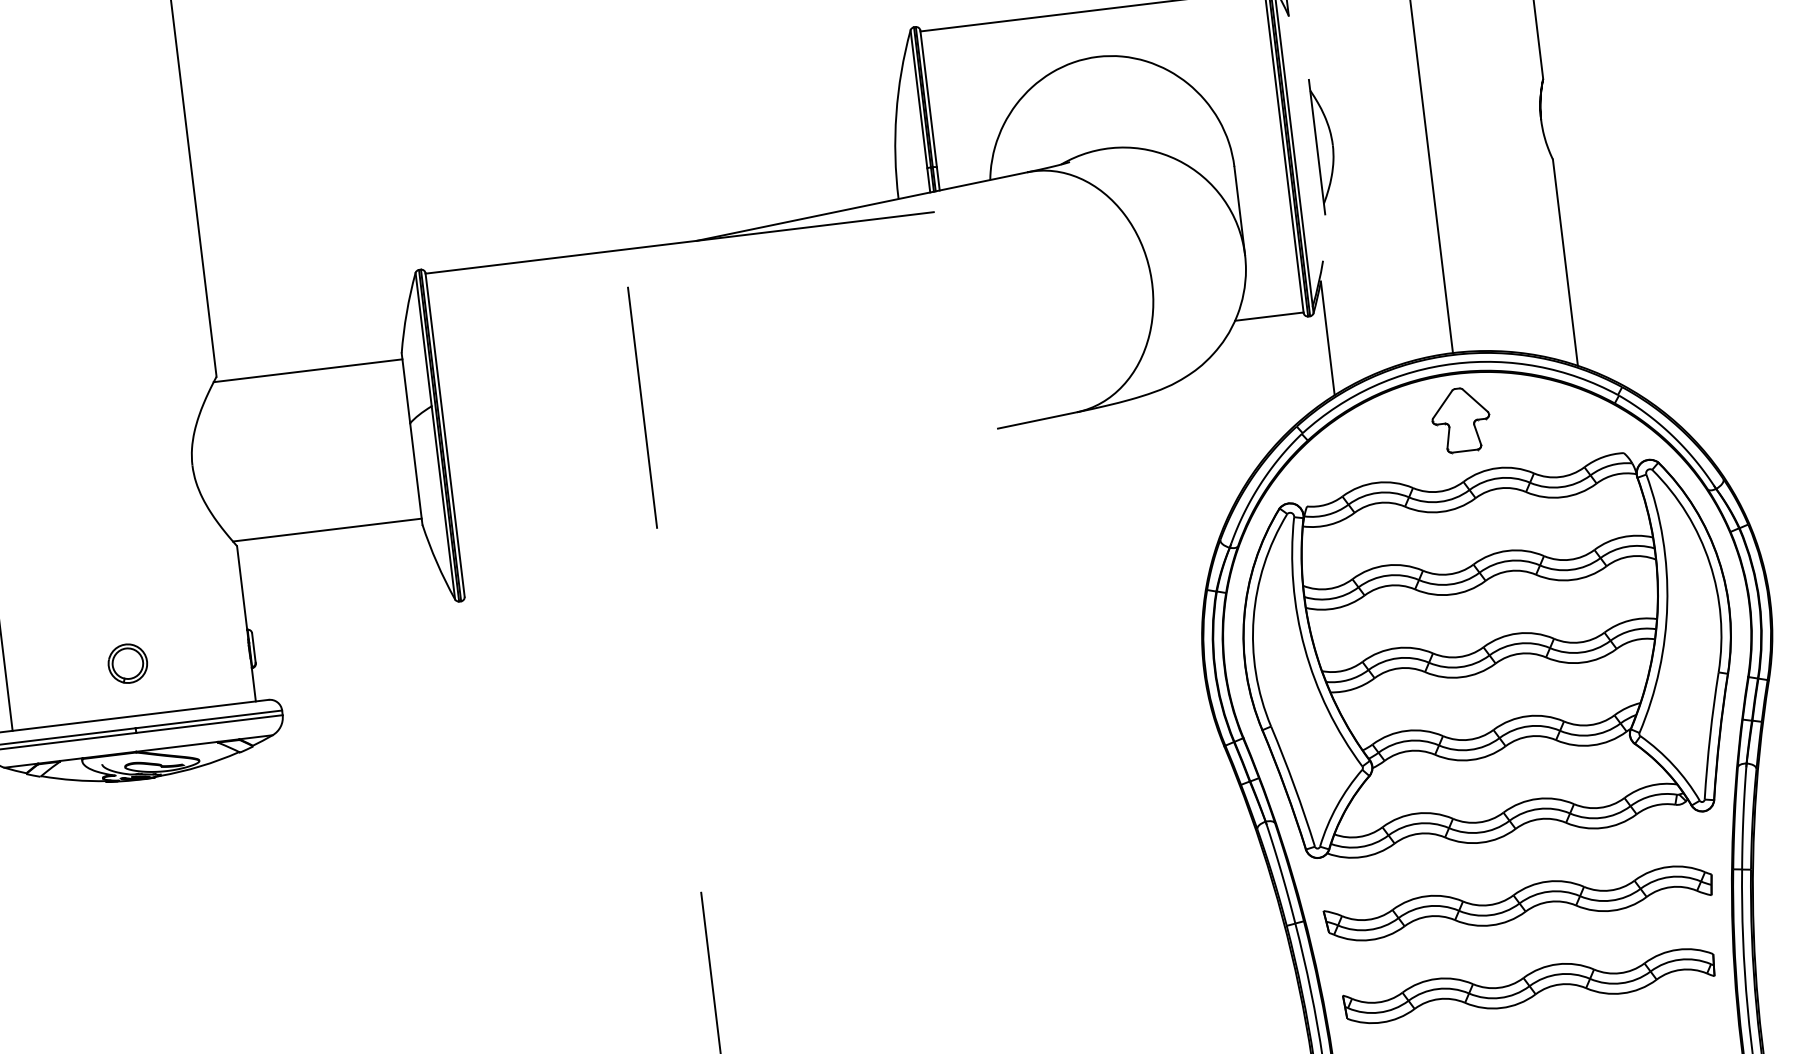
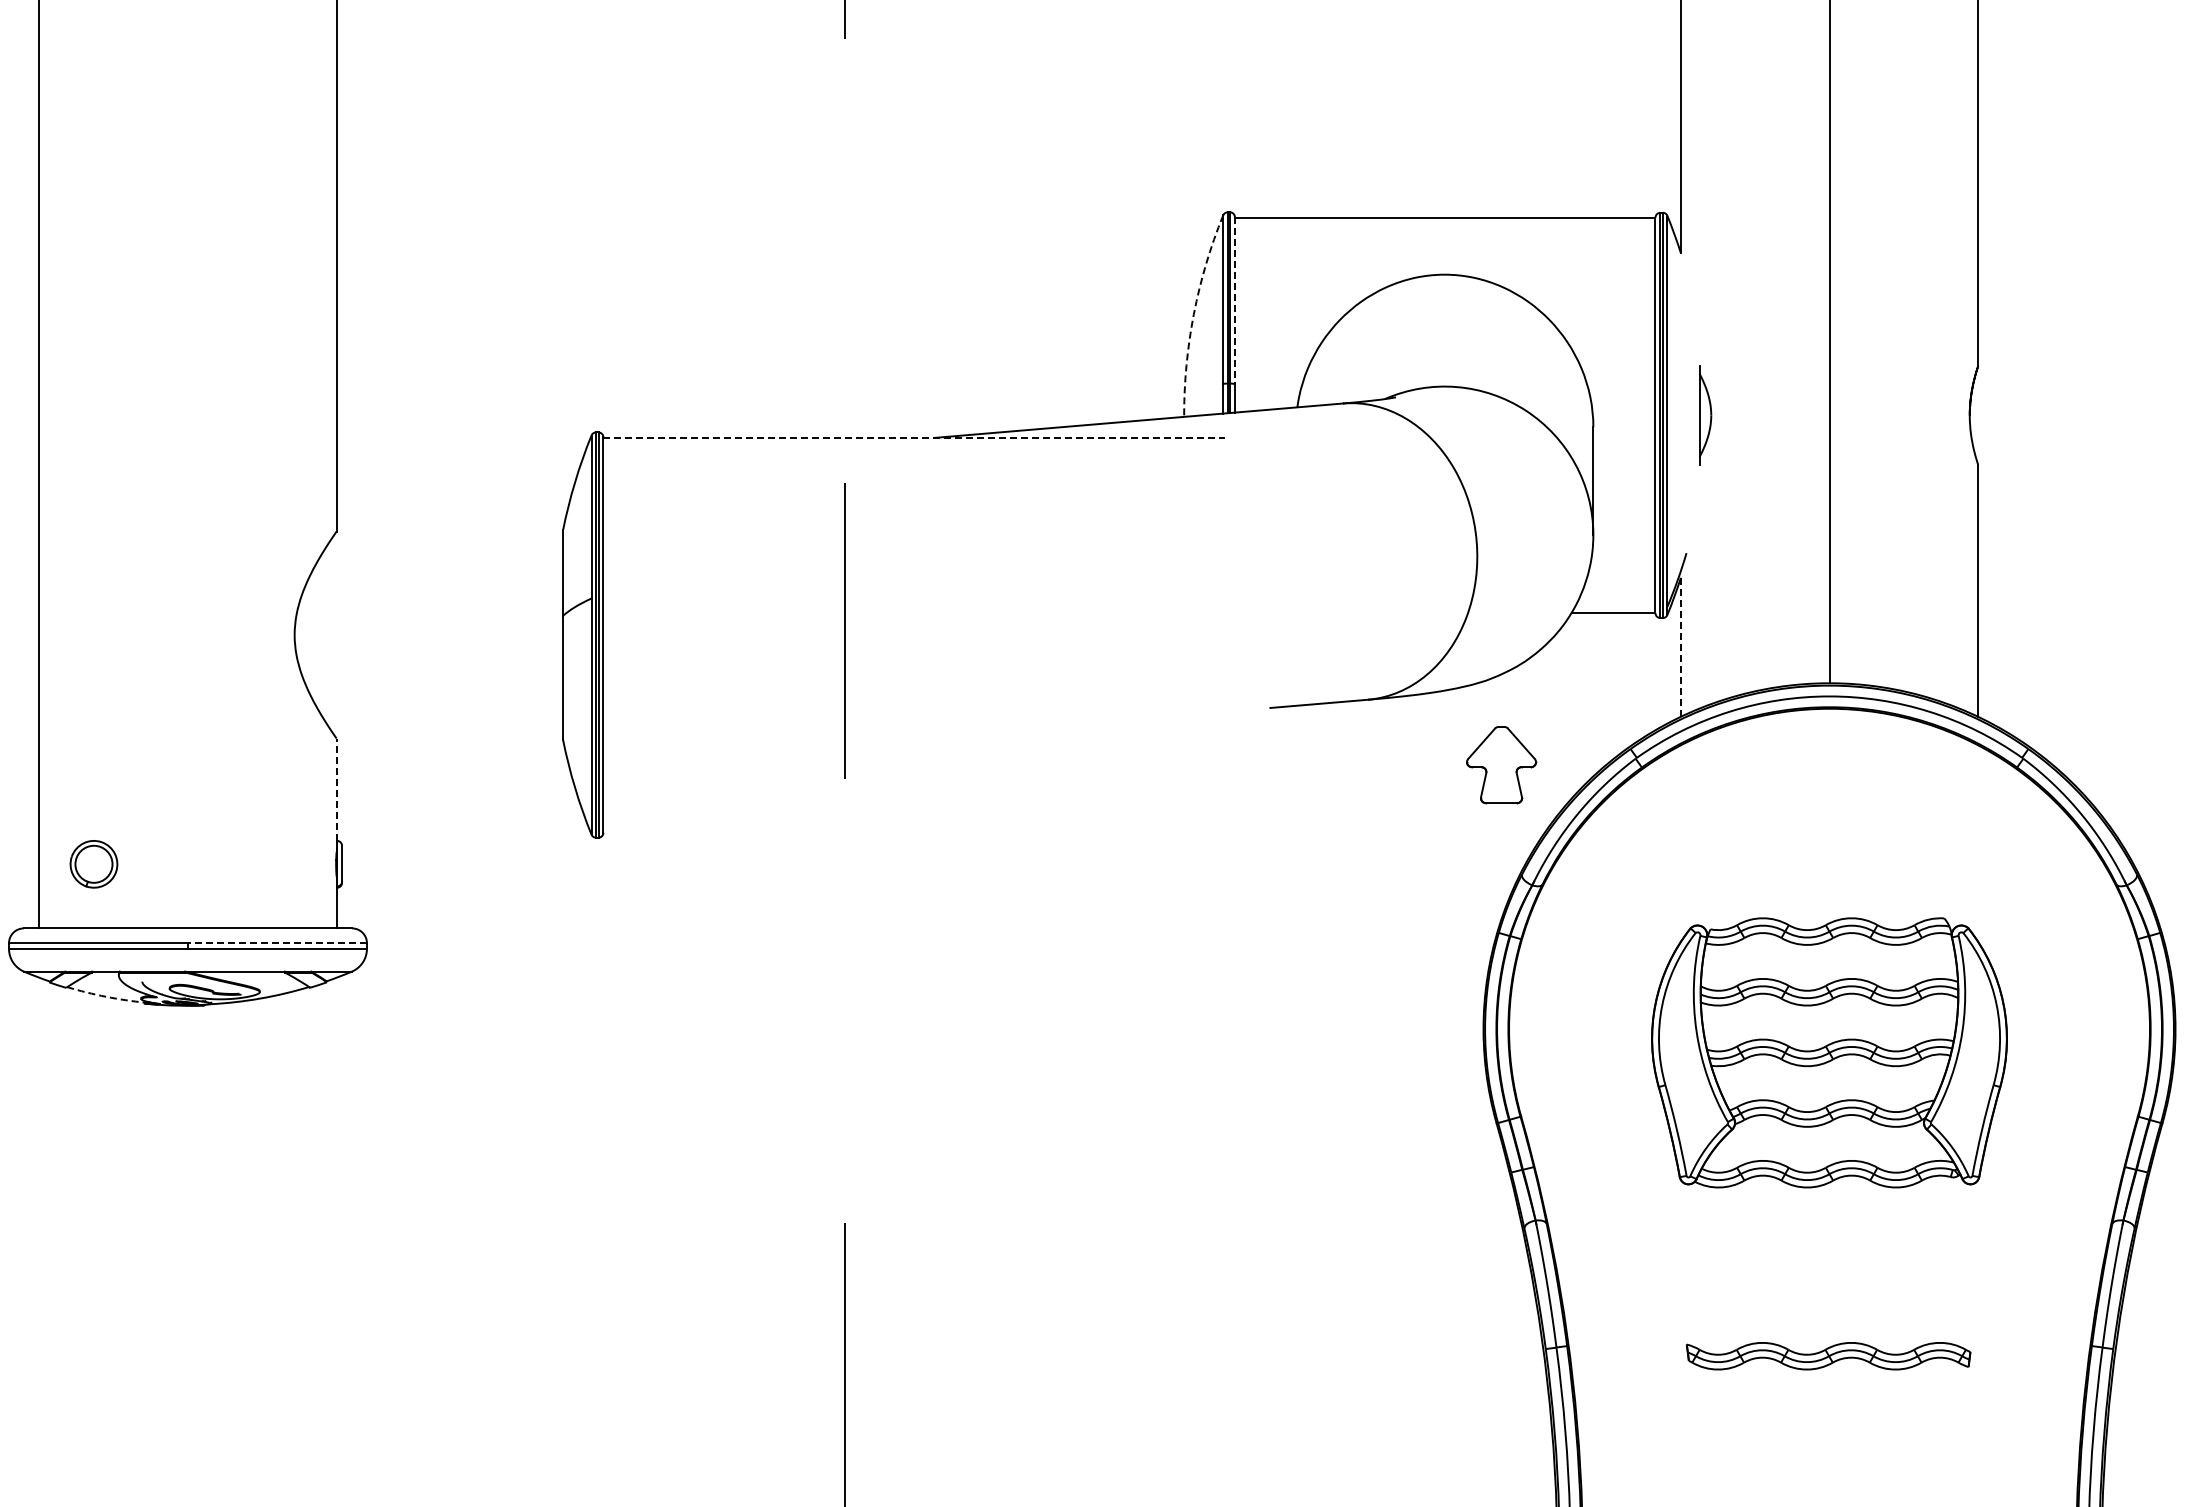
line: (928, 98) -> (1234, 300), solid -> dashed
arc: (896, 114) -> (1193, 314), solid -> dashed
part: (1324, 146) -> (1705, 415), size x0.6
line: (680, 242) -> (914, 437), solid -> dashed
line: (1327, 338) -> (1680, 647), solid -> dashed
line: (307, 370) -> (447, 537), removed
part: (1461, 420) -> (1501, 765), moved
line: (327, 530) -> (447, 732), removed
line: (241, 587) -> (336, 789), solid -> dashed
part: (1489, 655) -> (1829, 1052), size x0.6
part: (127, 663) -> (93, 864), moved
line: (208, 719) -> (276, 943), solid -> dashed
arc: (74, 779) -> (106, 996), solid -> dashed
part: (1518, 903) -> (1828, 1356), size x0.6
part: (1529, 986) -> (1829, 1457), removed

